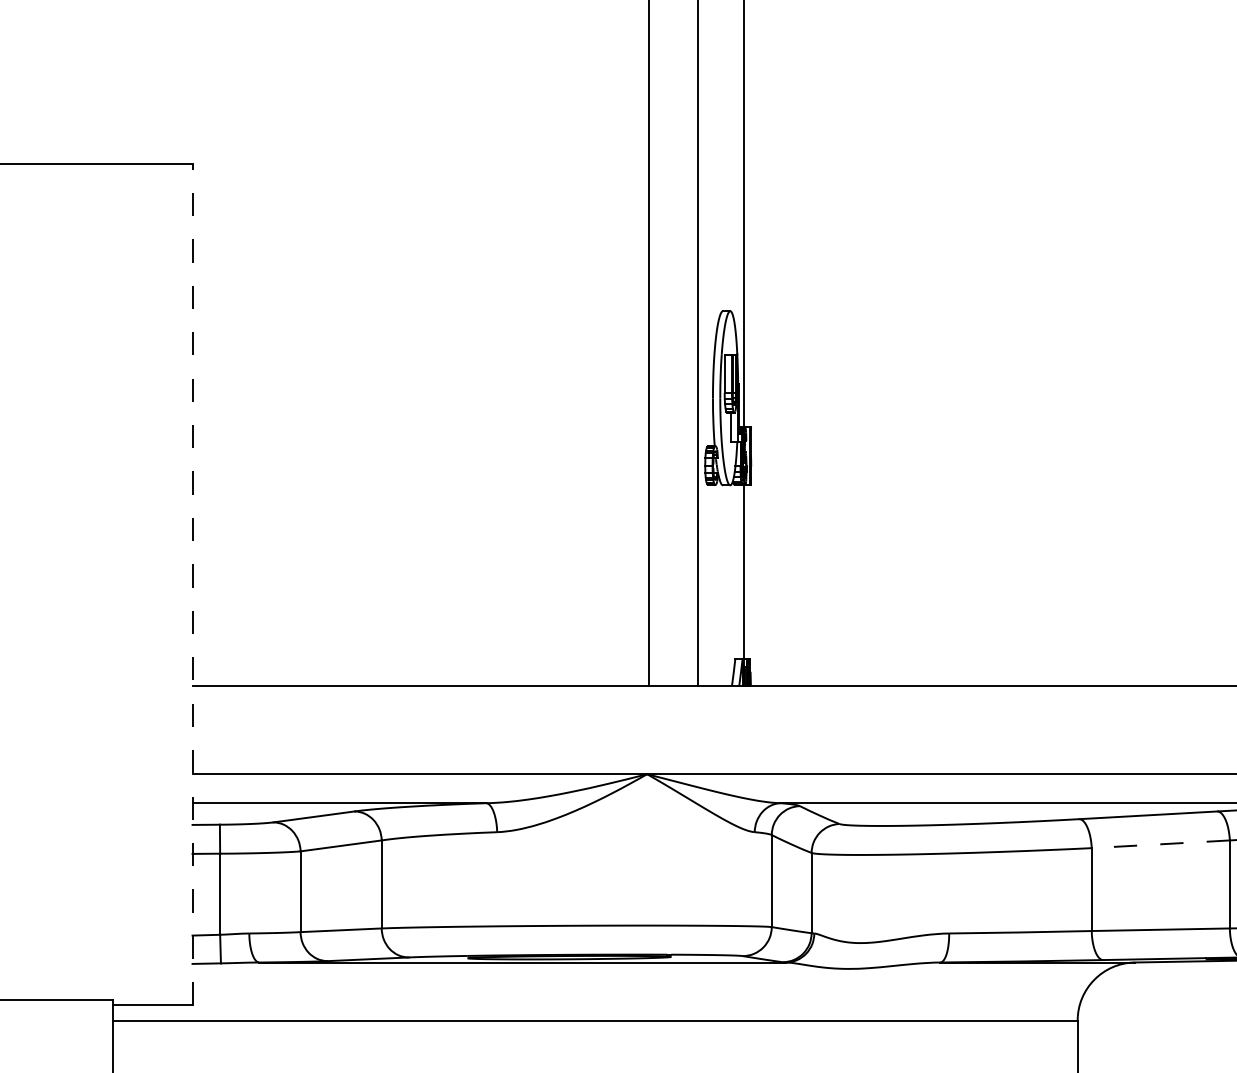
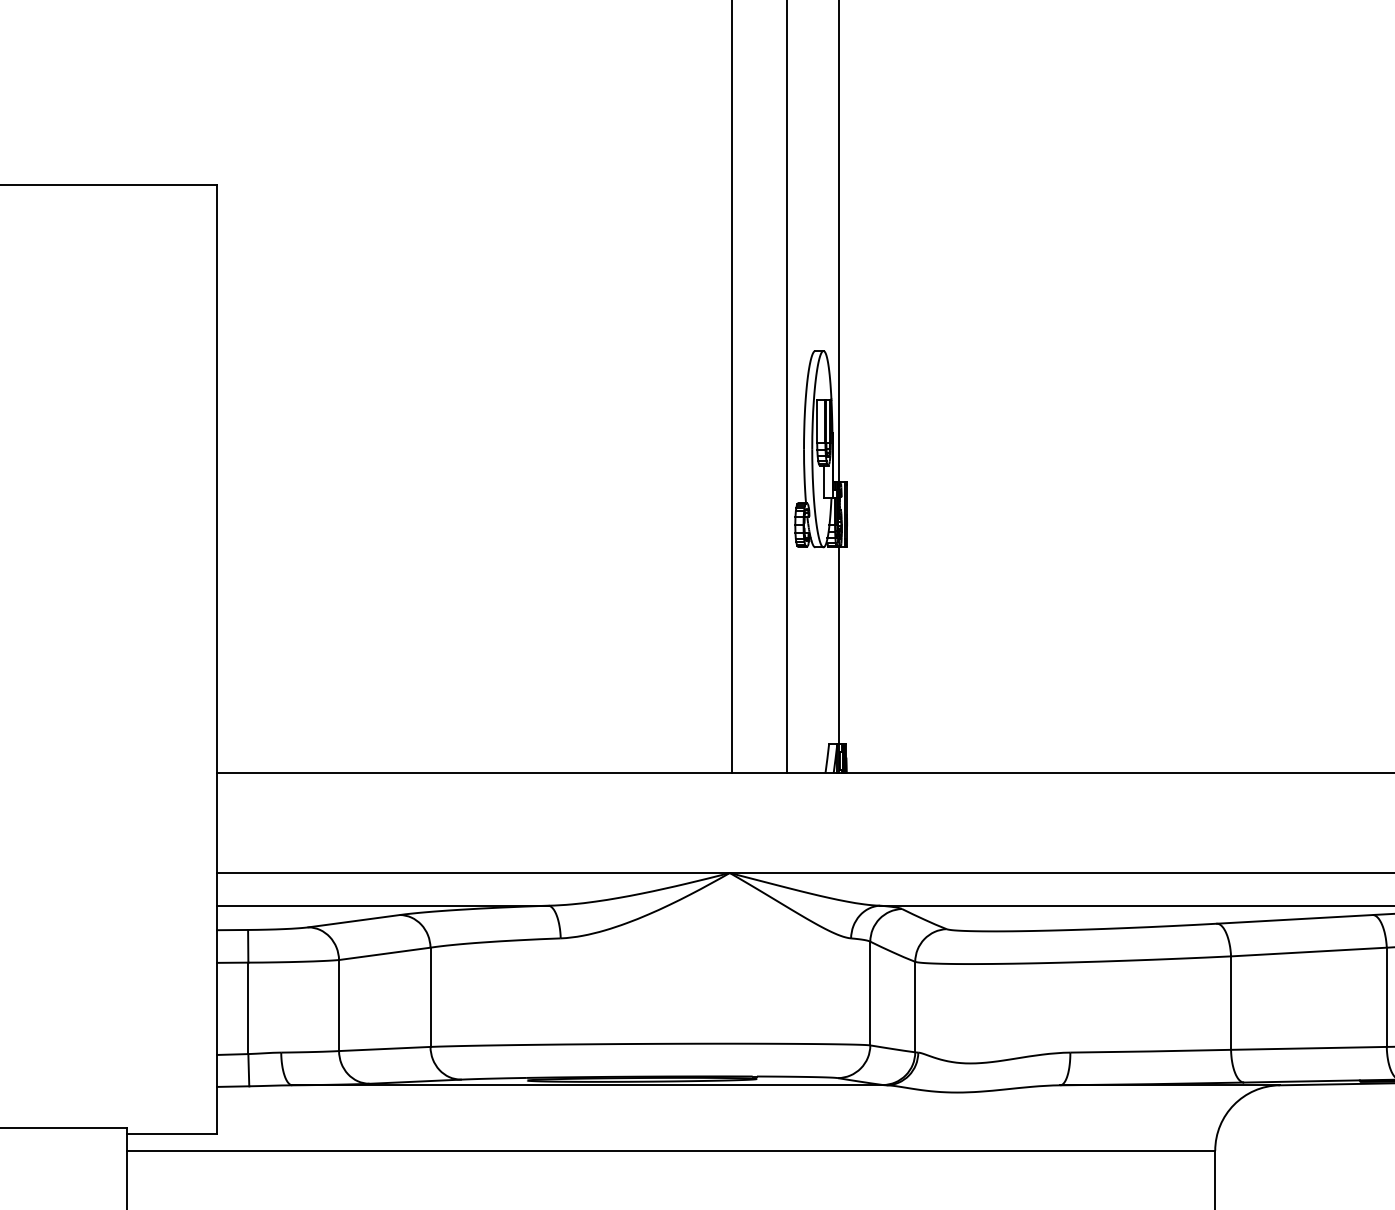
line: (192, 584) -> (217, 659), dashed -> solid
line: (1160, 844) -> (1308, 952), dashed -> solid

